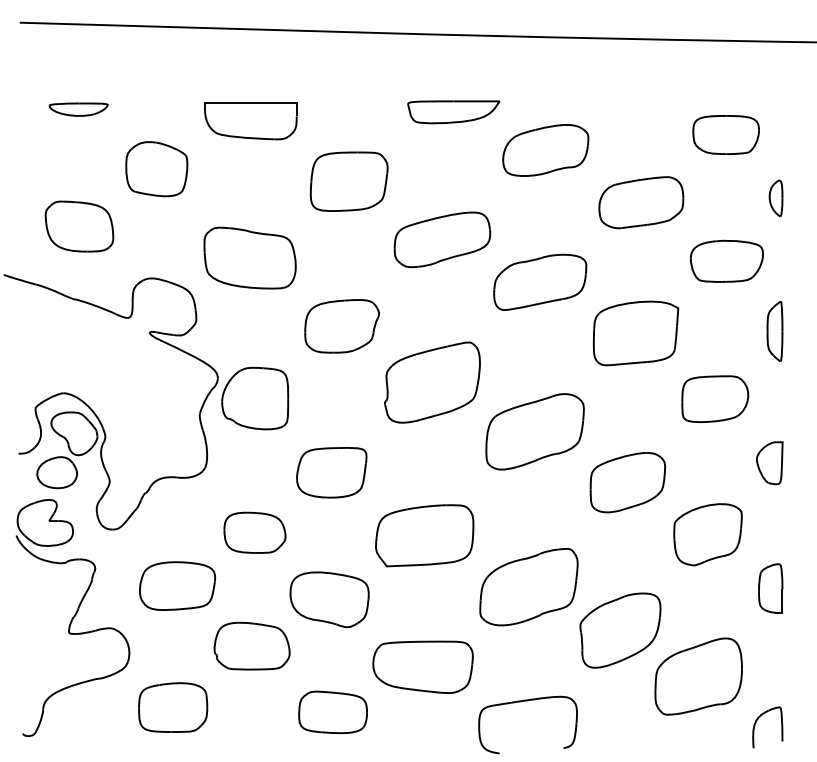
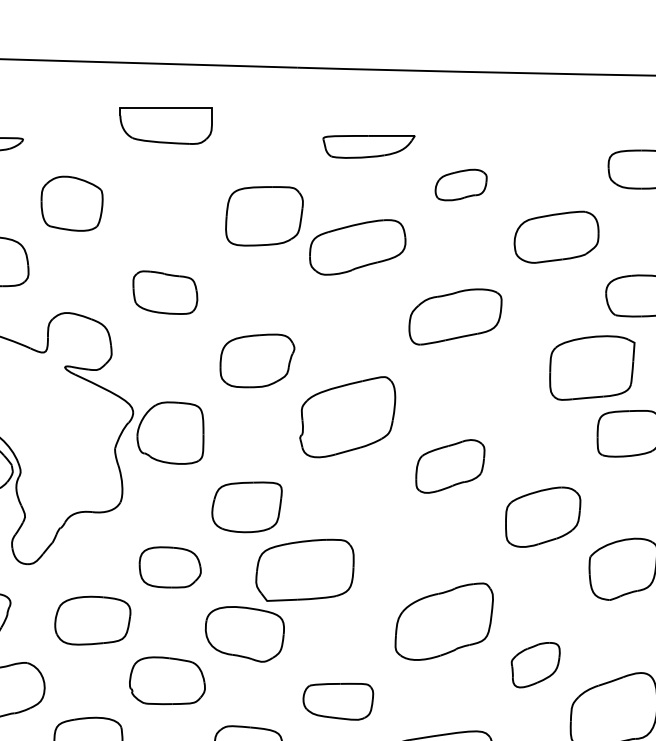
part: (250, 121) -> (165, 126), moved
part: (545, 150) -> (460, 185), size x0.6
part: (442, 239) -> (357, 247), moved
part: (249, 257) -> (164, 292), size x0.7
part: (635, 333) -> (591, 368), moved
part: (534, 431) -> (449, 466), size x0.7
part: (424, 535) -> (304, 570), moved
part: (620, 630) -> (535, 665), size x0.6
part: (422, 666) -> (337, 701), size x0.7

